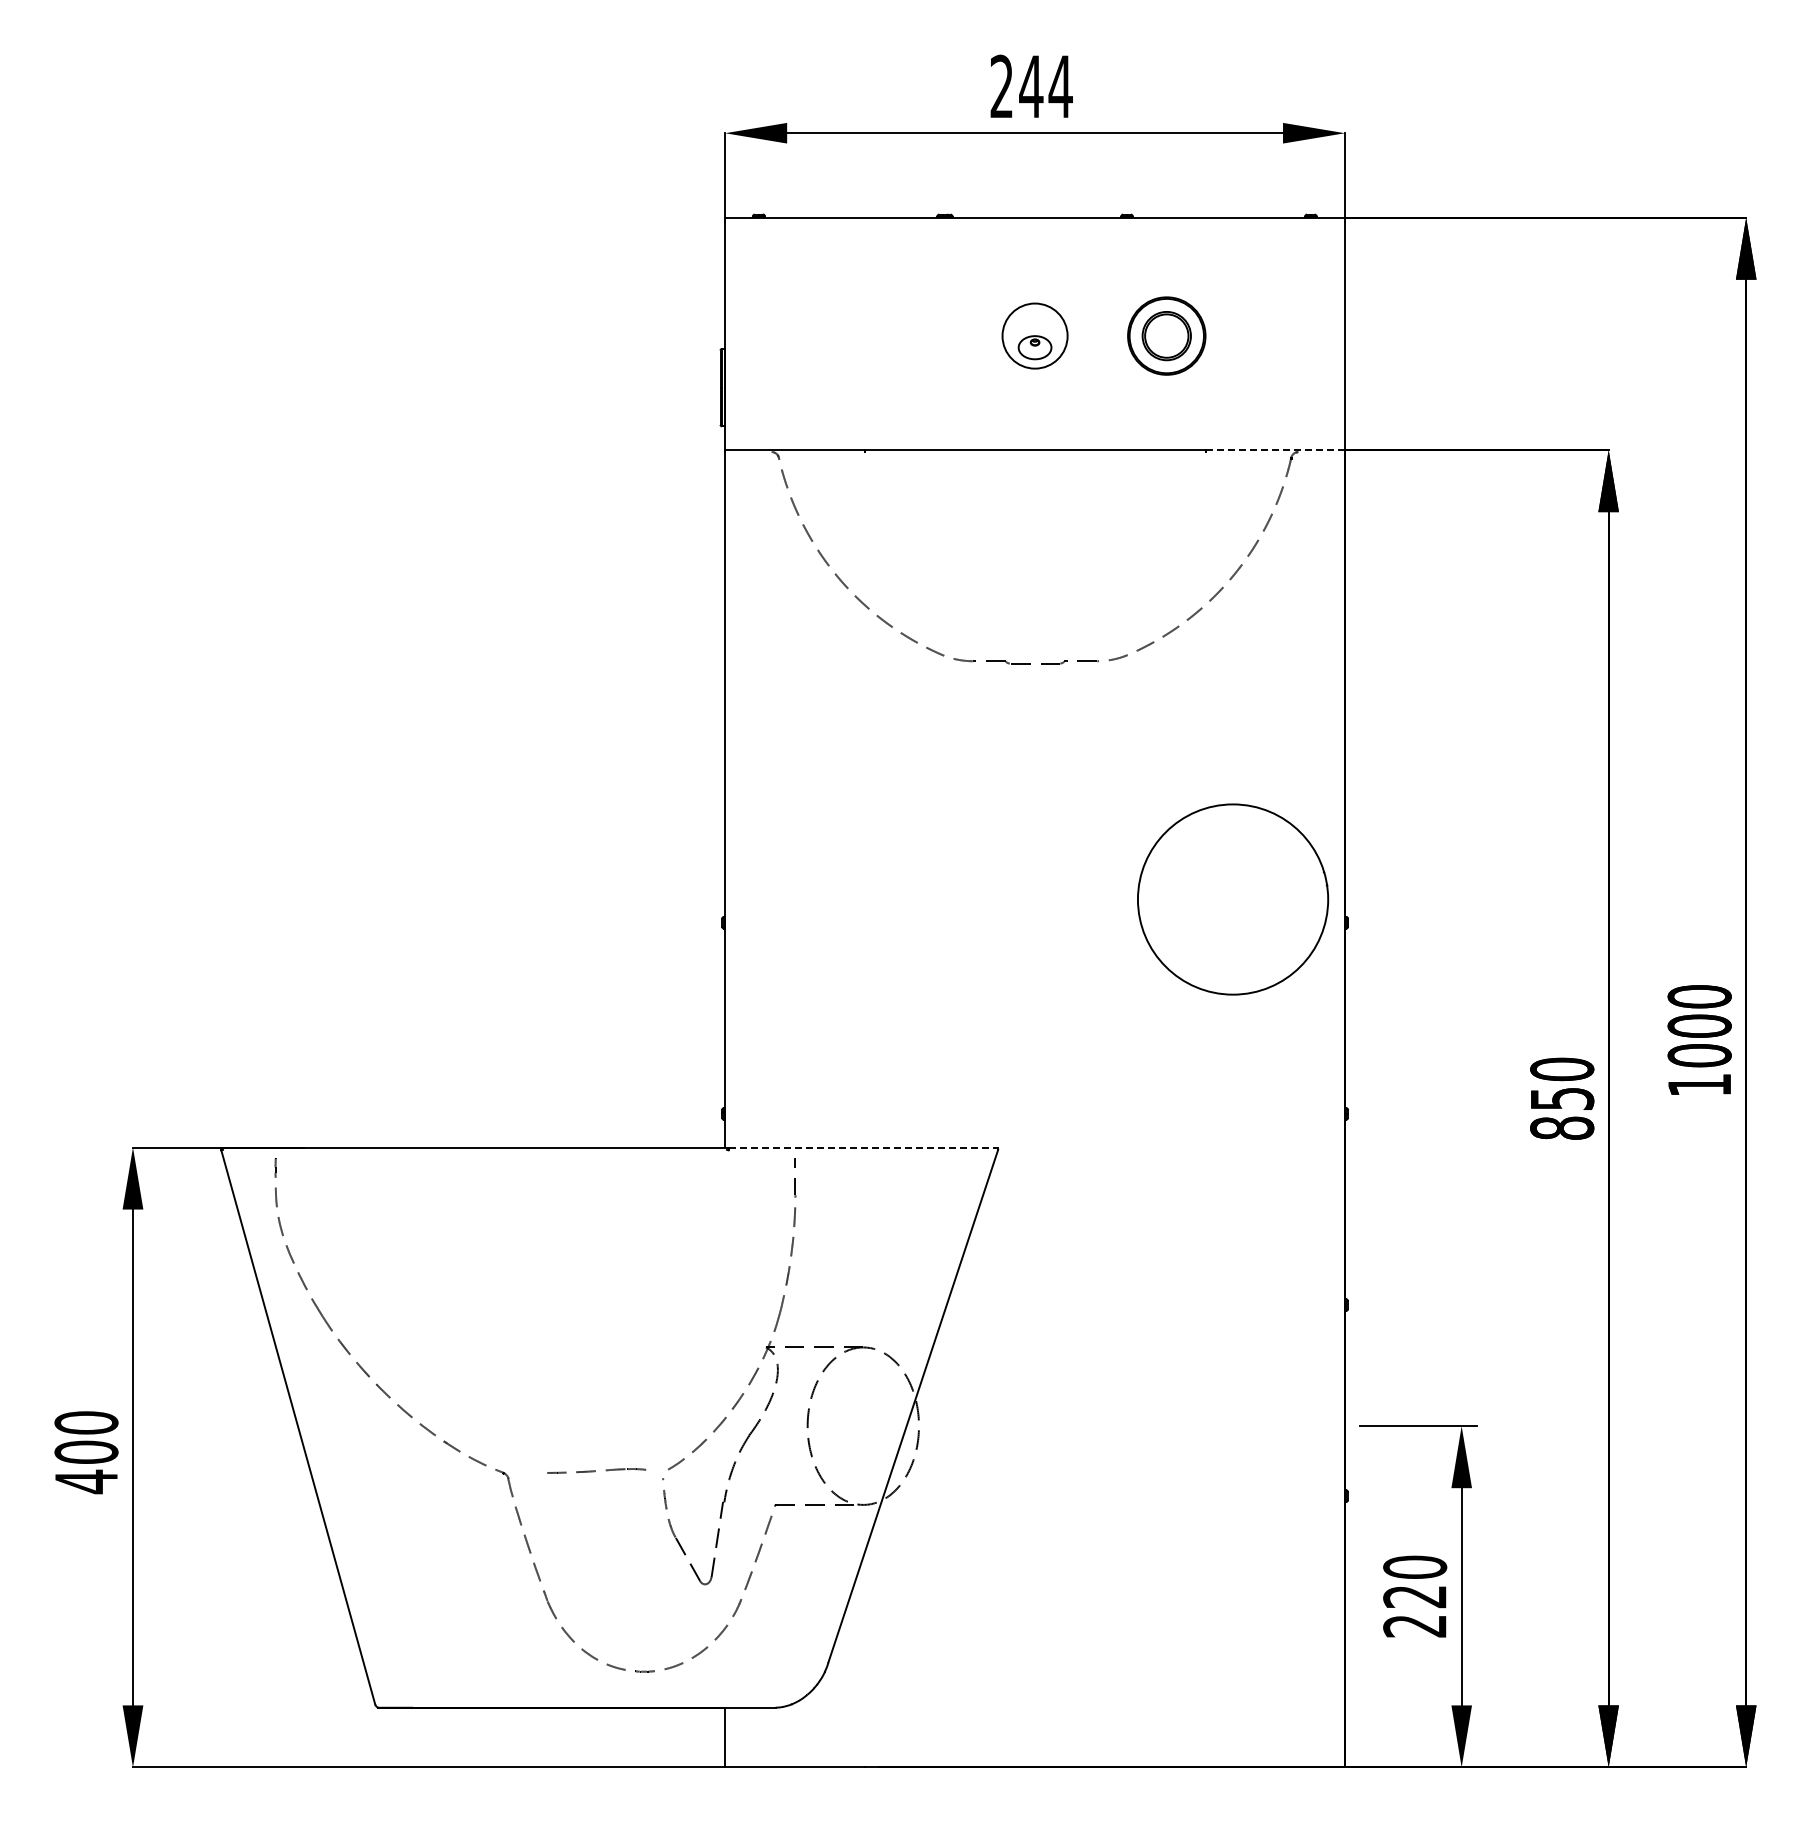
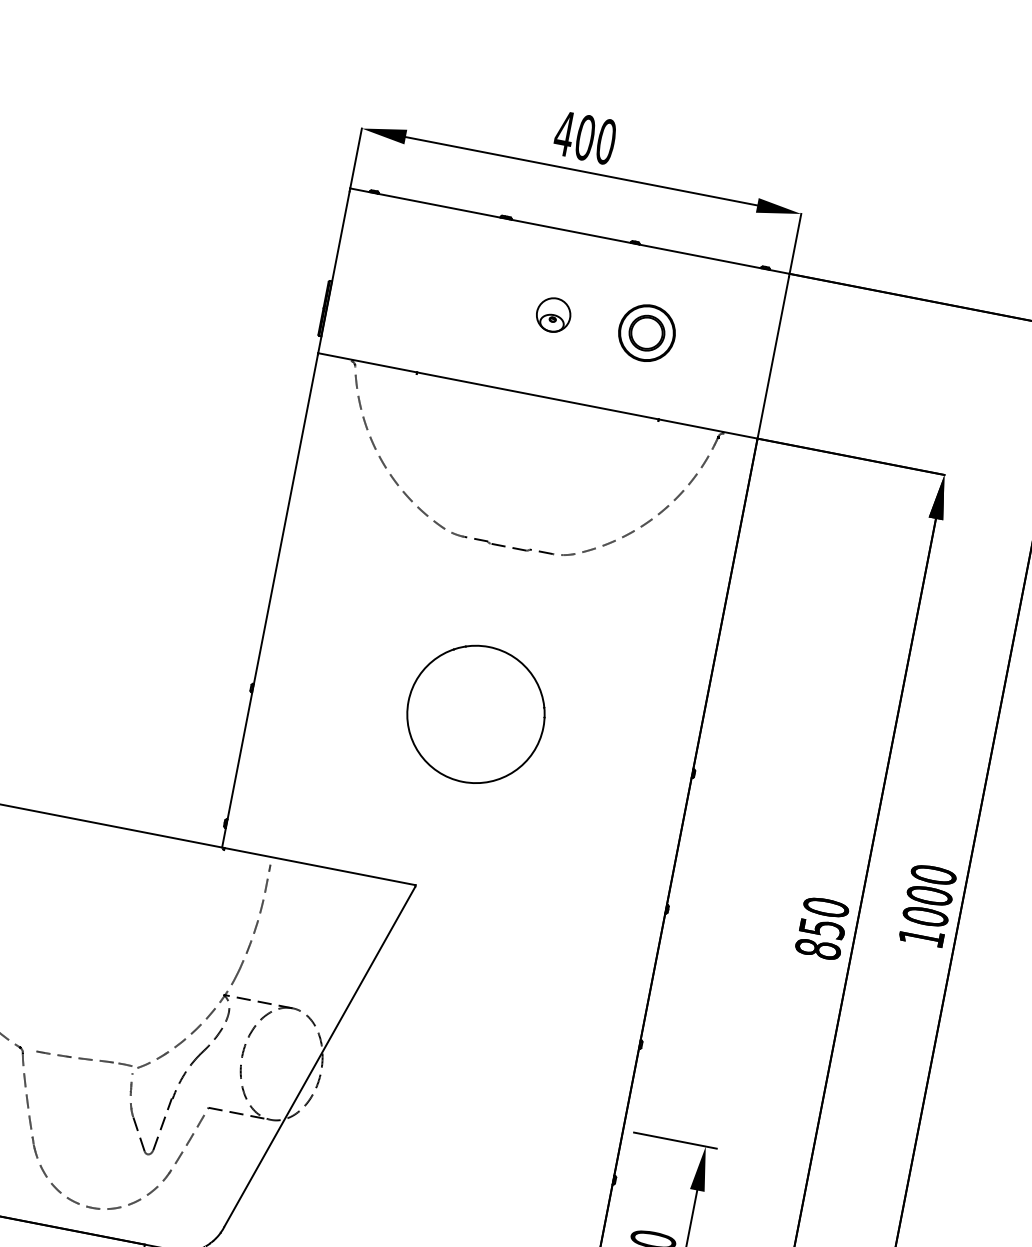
text: (1030, 86) -> (584, 137), 244 -> 400
circle: (1034, 335) -> (553, 314), size x0.71
line: (1275, 450) -> (708, 429), dashed -> solid
circle: (1233, 899) -> (476, 714), moved
line: (863, 1147) -> (320, 866), dashed -> solid
part: (593, 1470) -> (84, 1058), size x1.43

